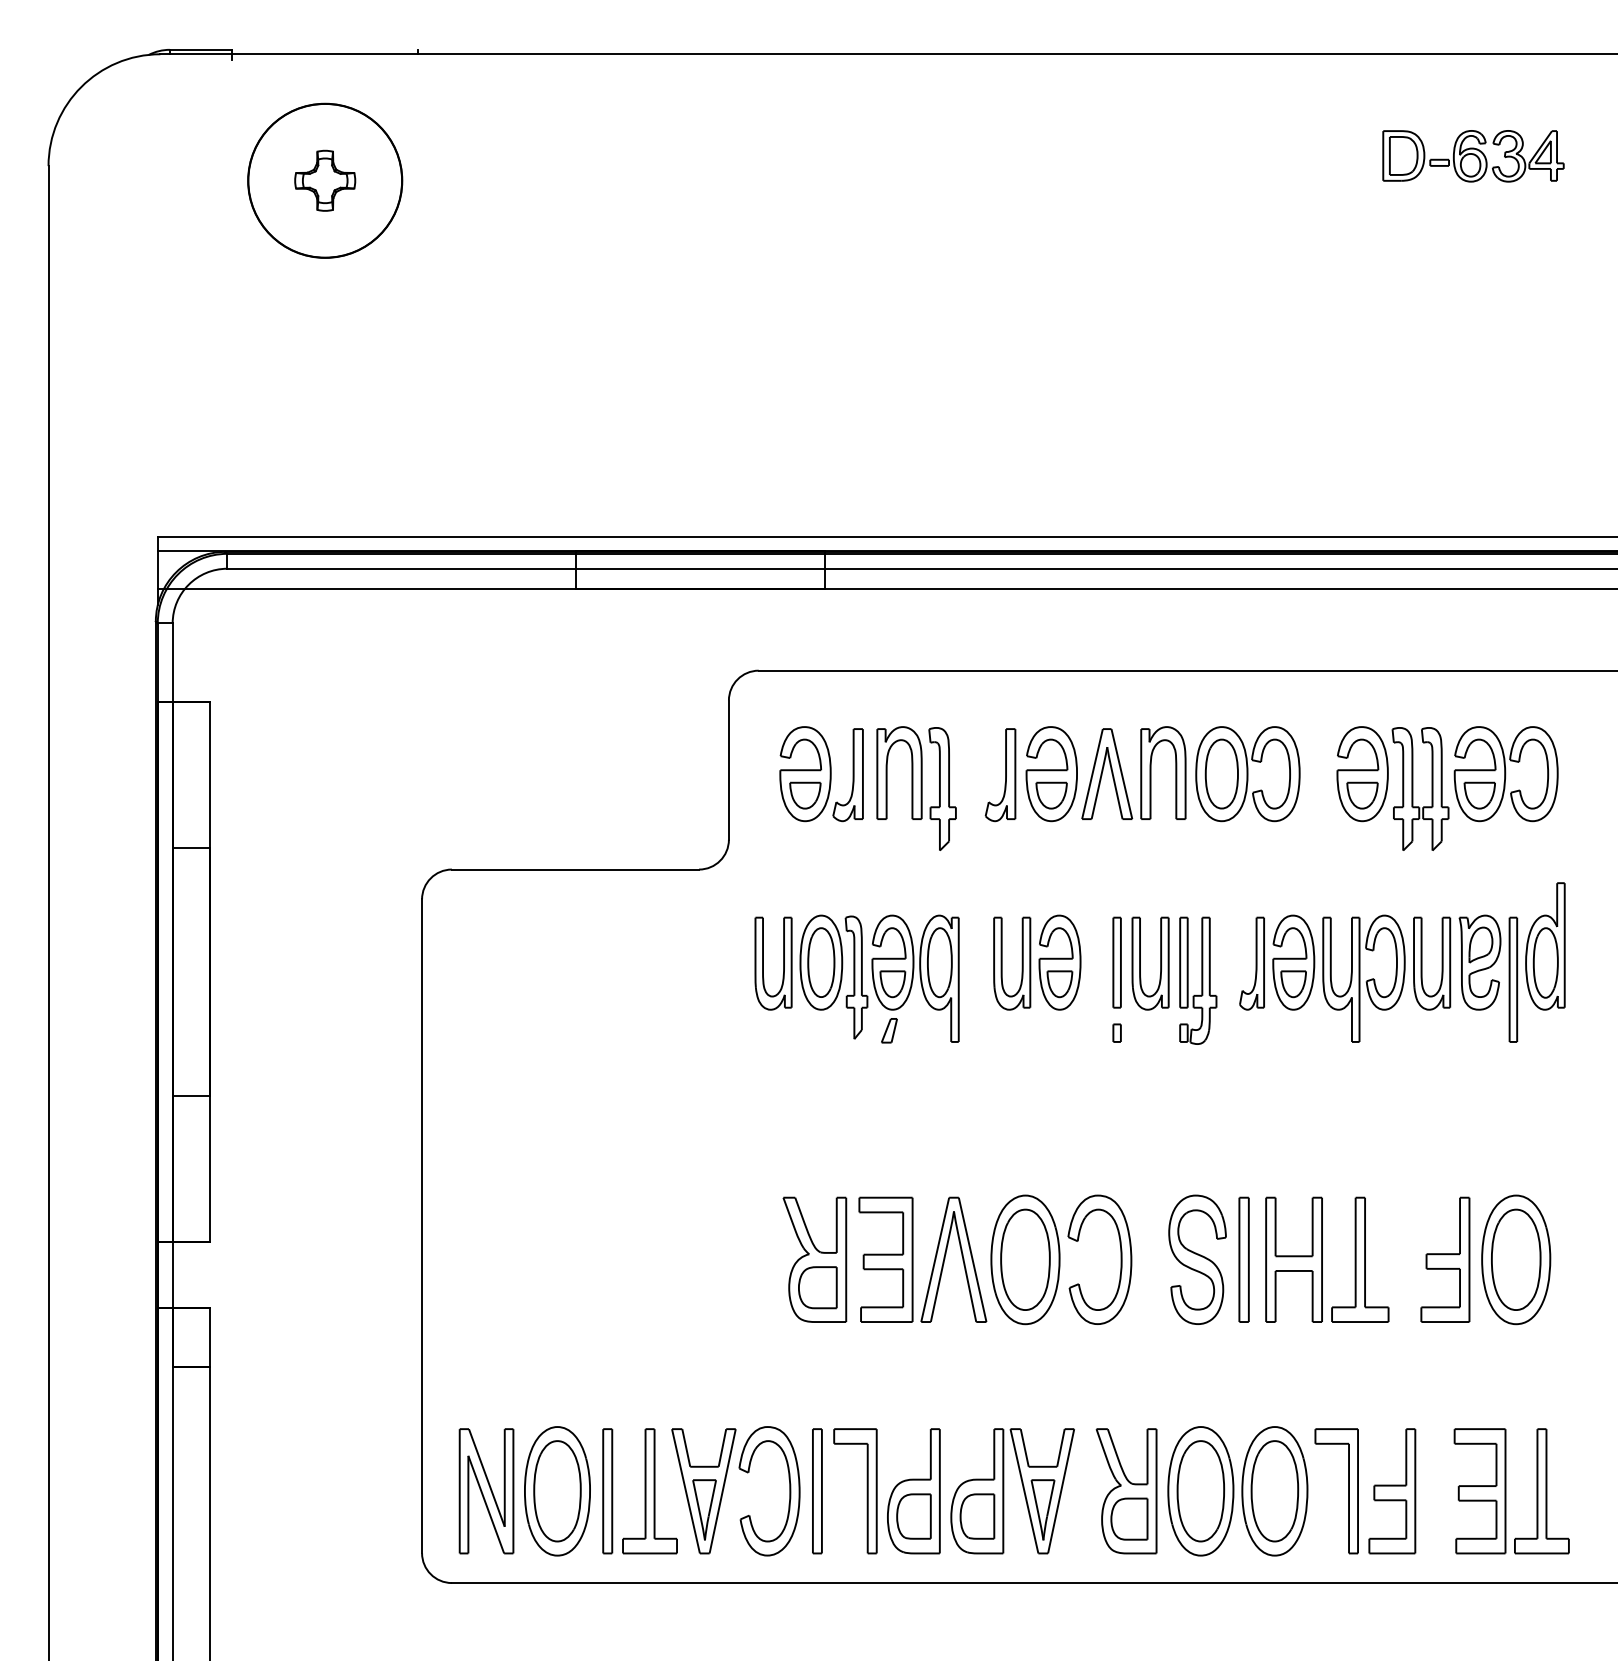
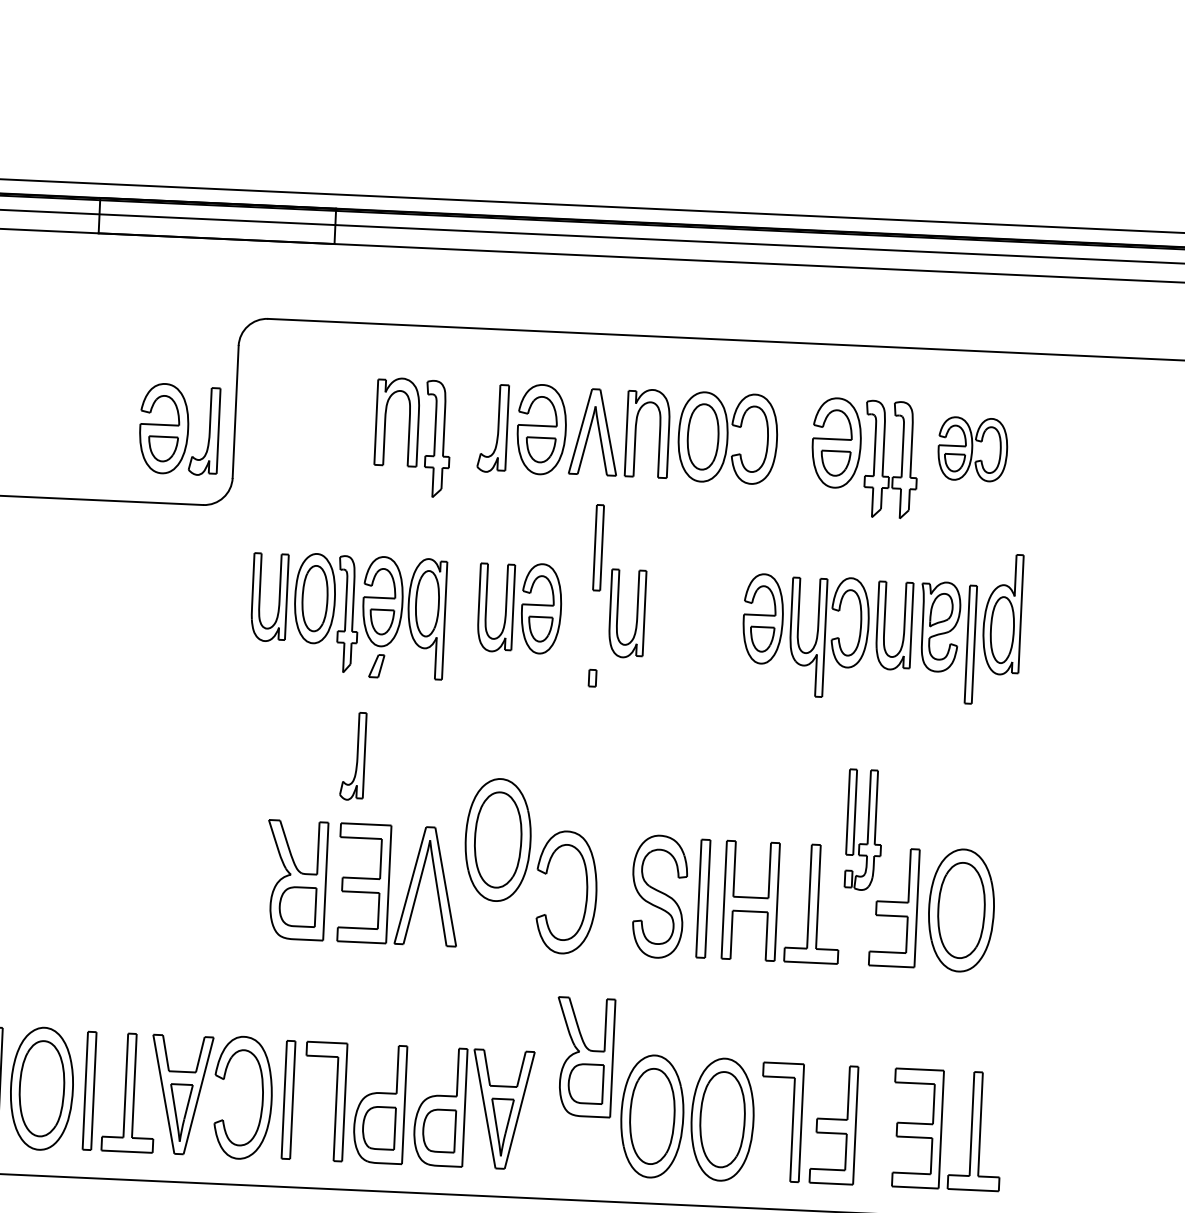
part: (821, 774) -> (179, 429), moved
part: (1505, 774) -> (972, 449), size x0.7
part: (1116, 962) -> (597, 547), moved
part: (1251, 963) -> (352, 756), moved
part: (1198, 980) -> (864, 829), moved
part: (1025, 1259) -> (498, 839), moved
part: (1126, 1491) -> (584, 1057), moved

